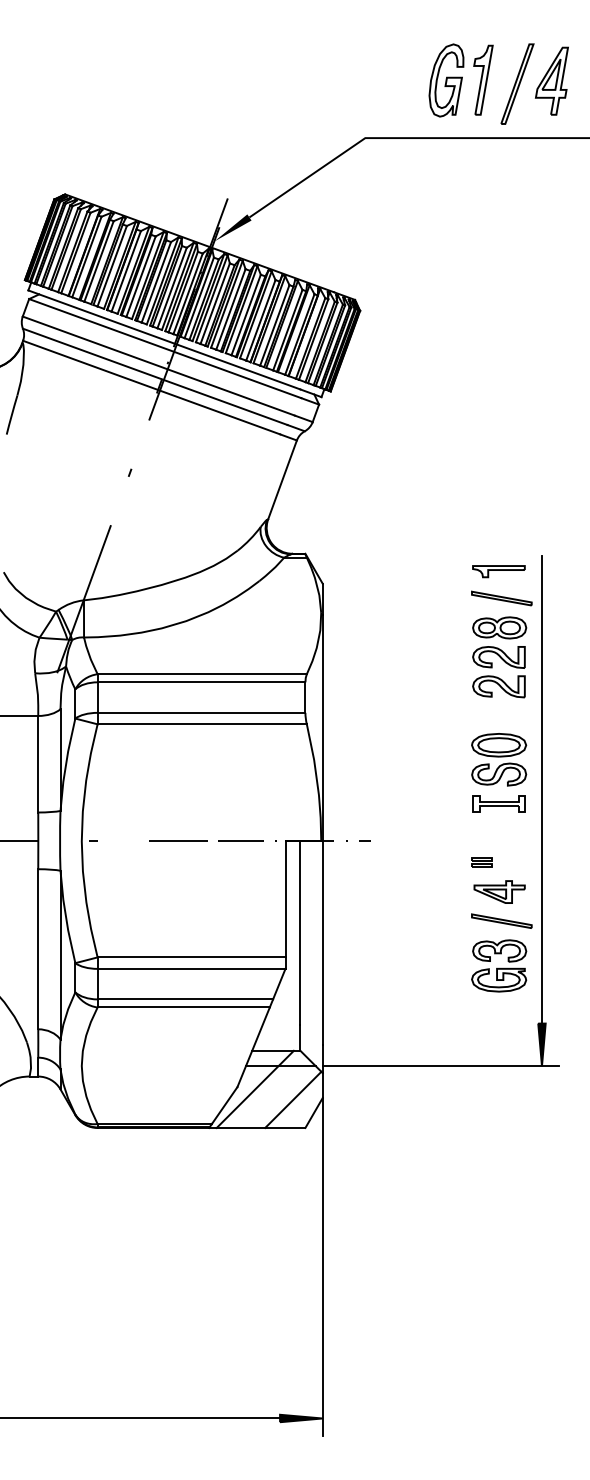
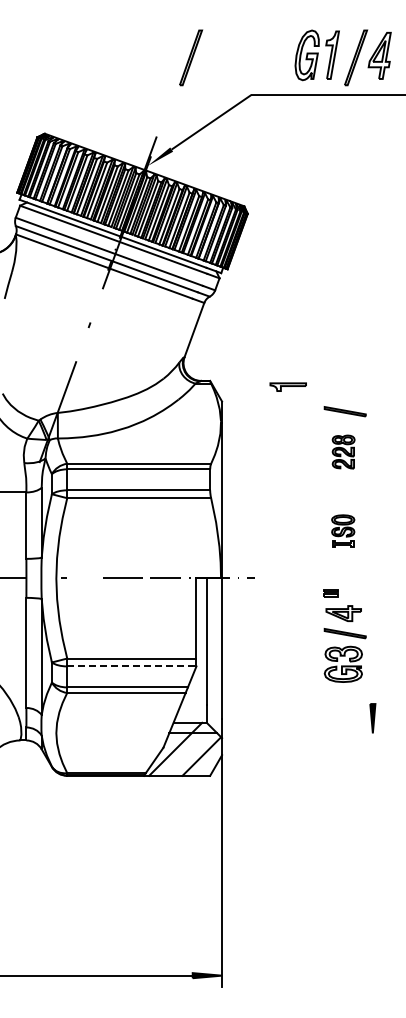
part: (278, 83) -> (191, 57), added
part: (497, 570) -> (287, 386), moved
part: (499, 656) -> (343, 451), size x0.6
part: (497, 771) -> (342, 530), size x0.6
line: (541, 790) -> (372, 543), removed
line: (191, 968) -> (131, 666), solid -> dashed
line: (441, 1066) -> (303, 733), removed

